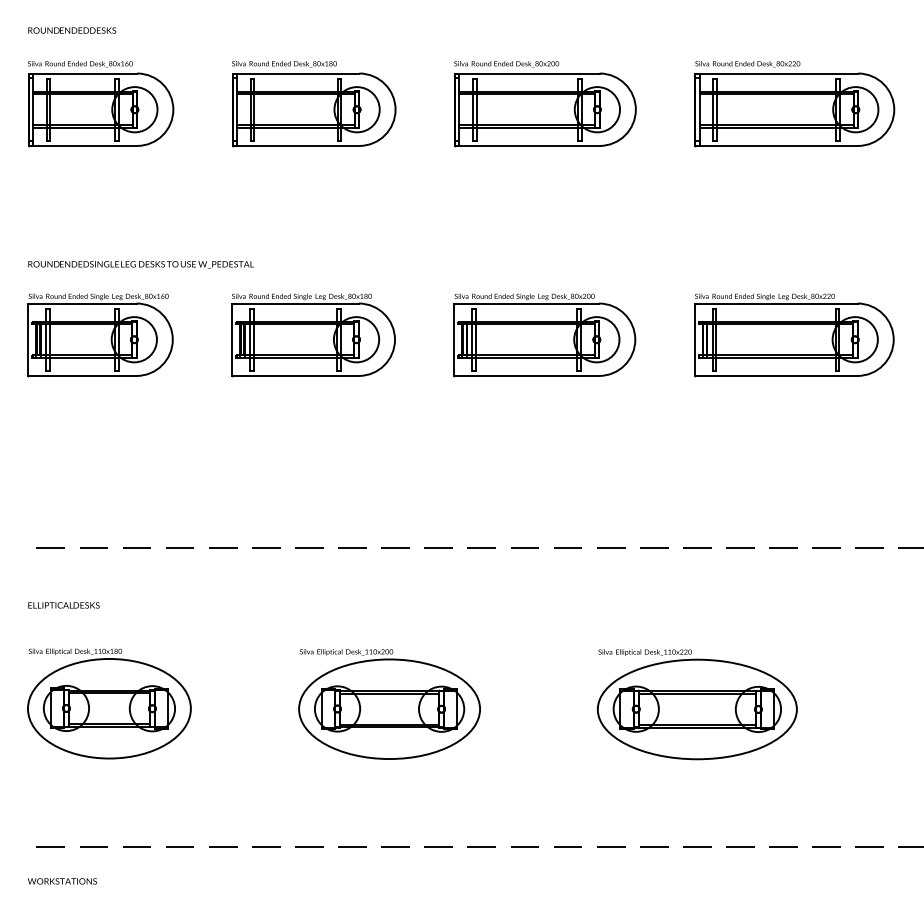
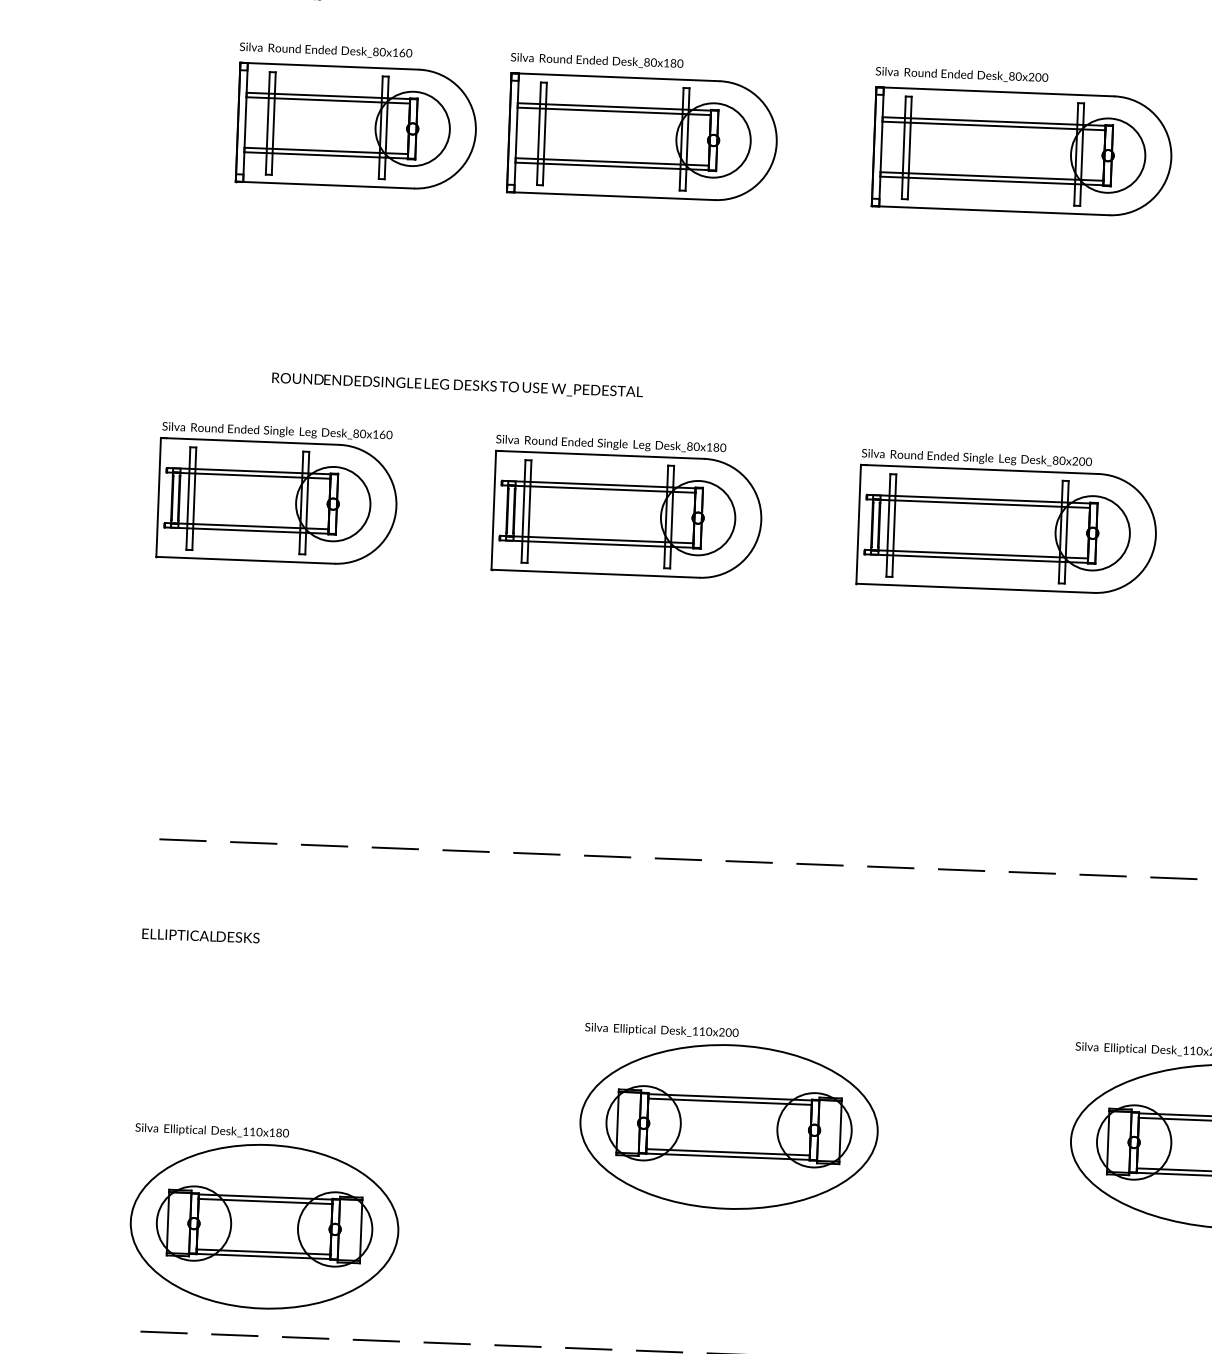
part: (101, 104) -> (358, 118), moved
text: (140, 264) -> (456, 385), moved
part: (109, 703) -> (264, 1218), moved

